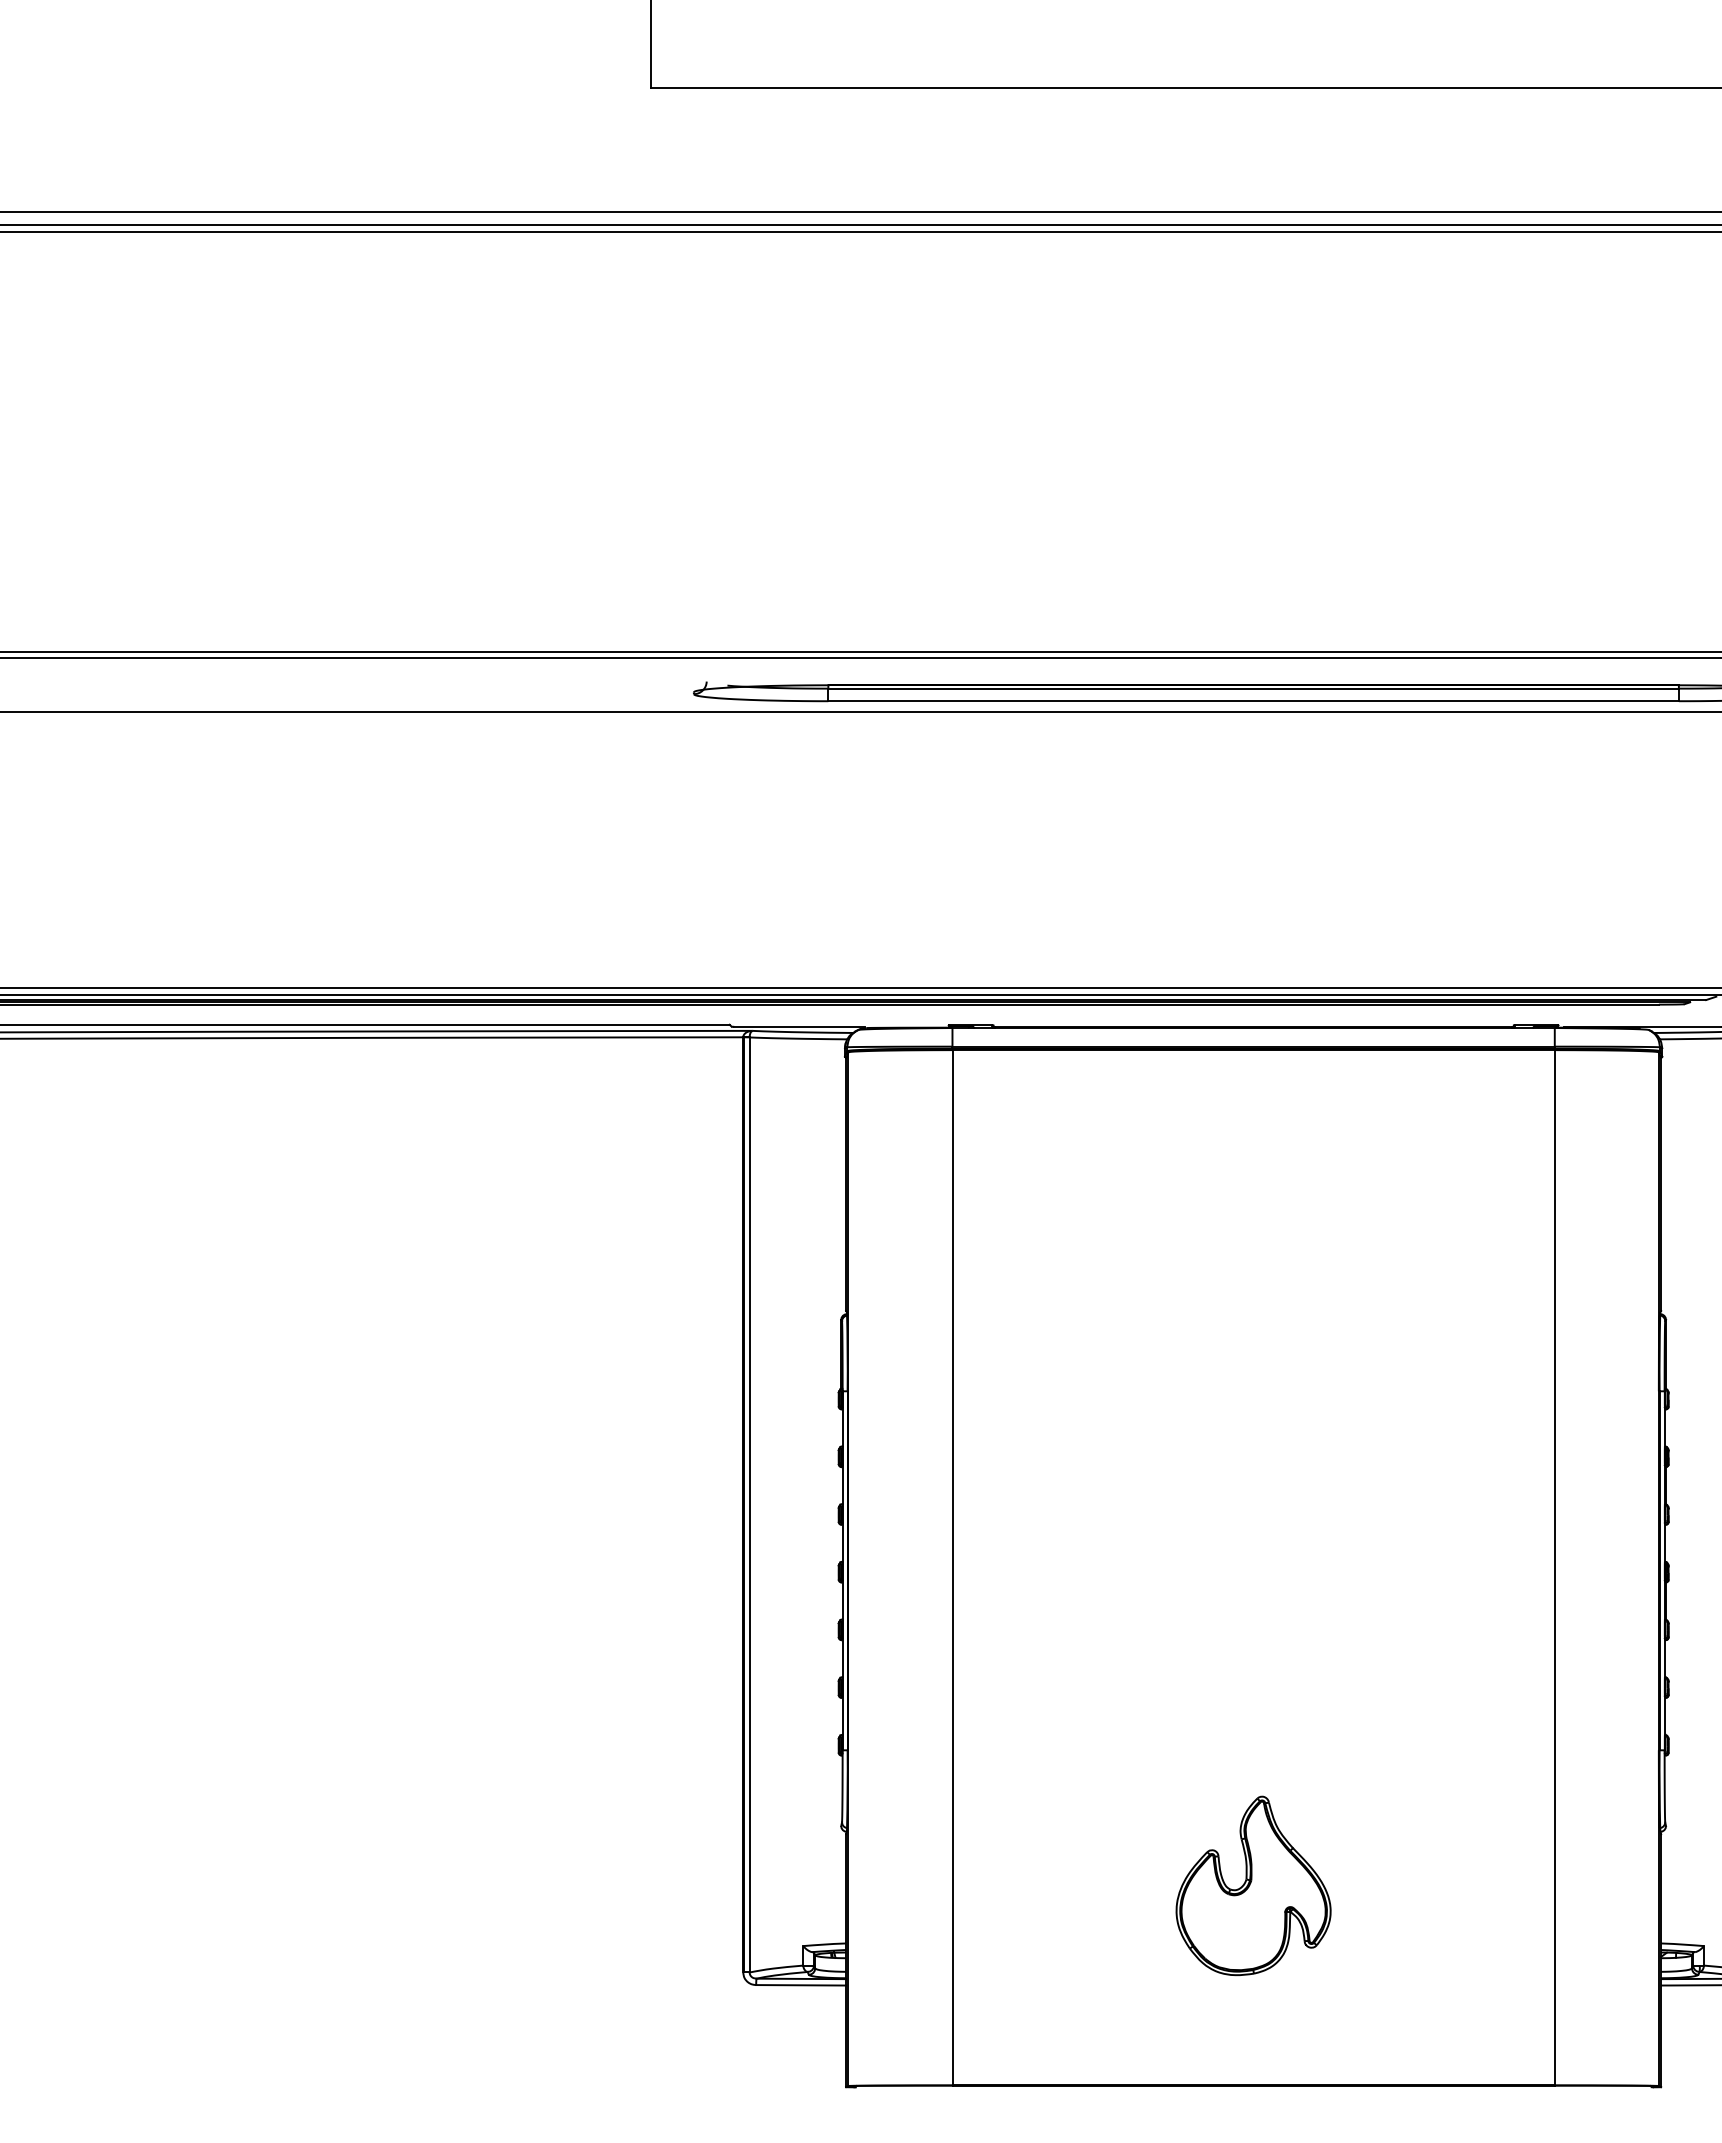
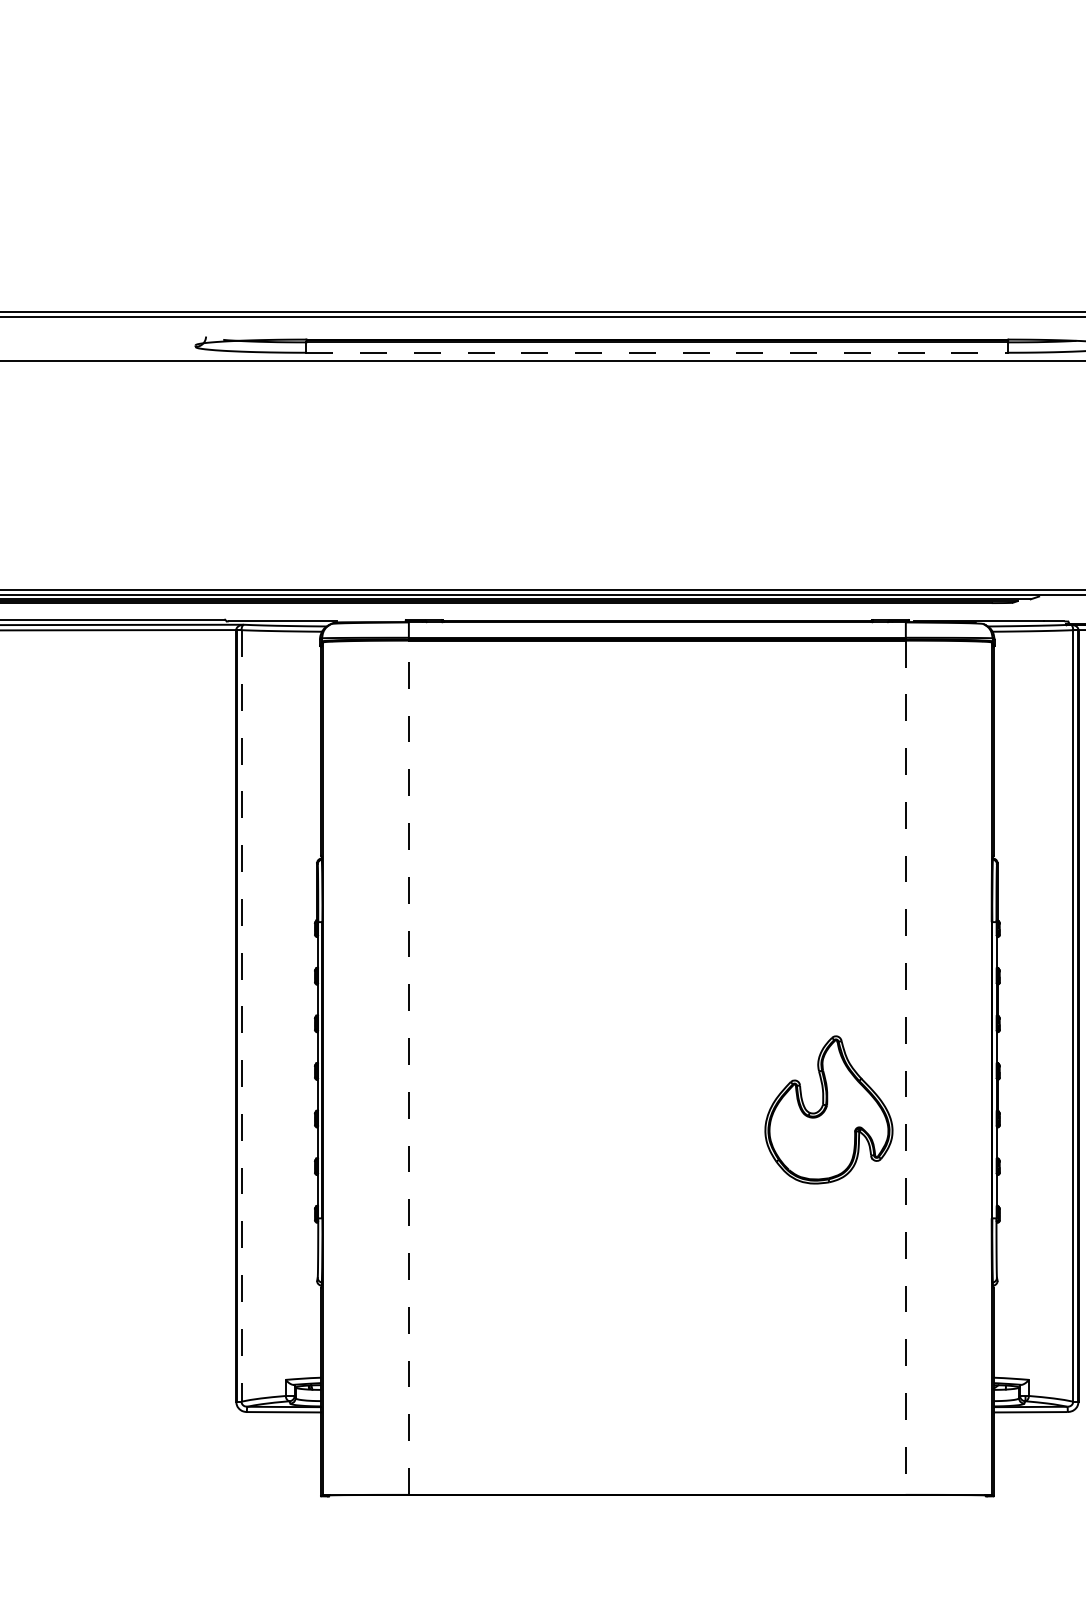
line: (1254, 701) -> (658, 352), solid -> dashed
line: (749, 1504) -> (241, 1015), solid -> dashed
line: (952, 1567) -> (408, 1067), solid -> dashed
line: (1554, 1567) -> (905, 1067), solid -> dashed
part: (1253, 1885) -> (828, 1109), moved

